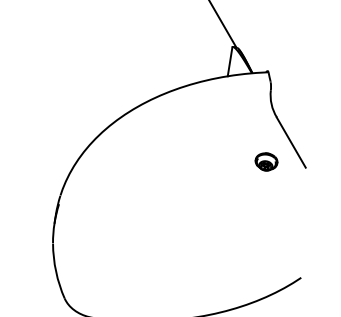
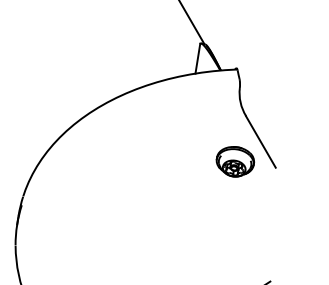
part: (266, 161) -> (235, 161), size x1.67

